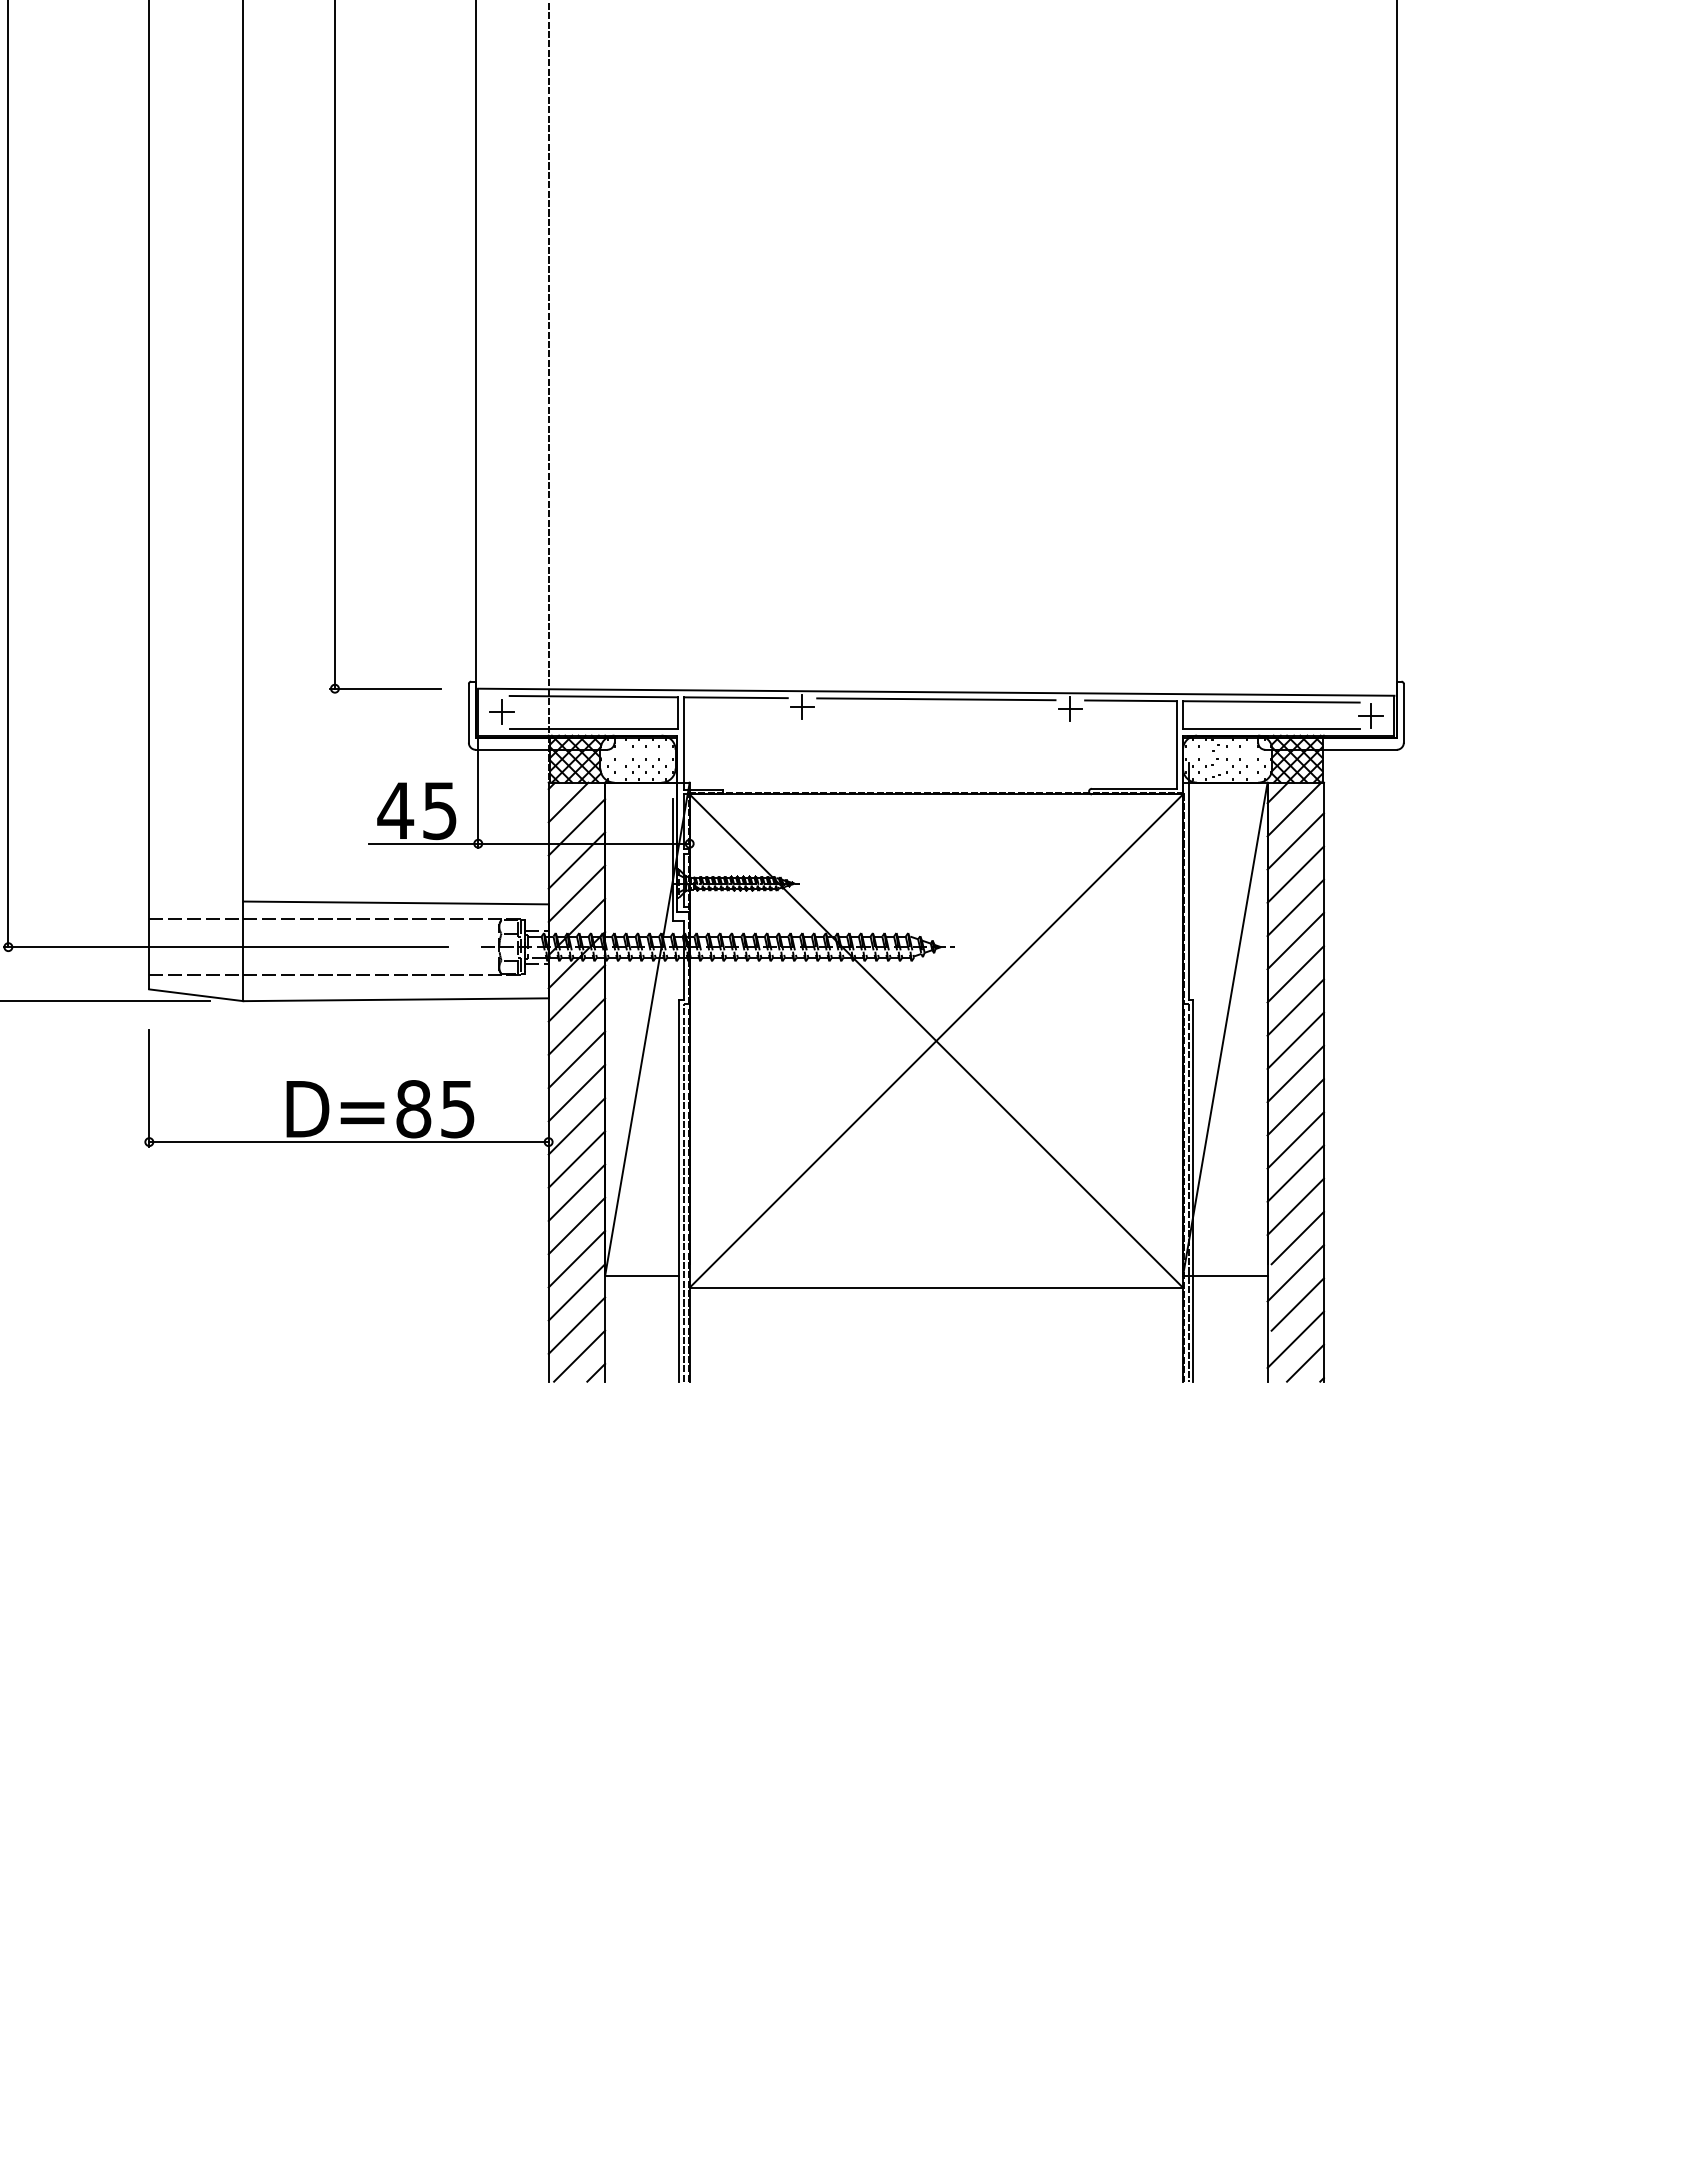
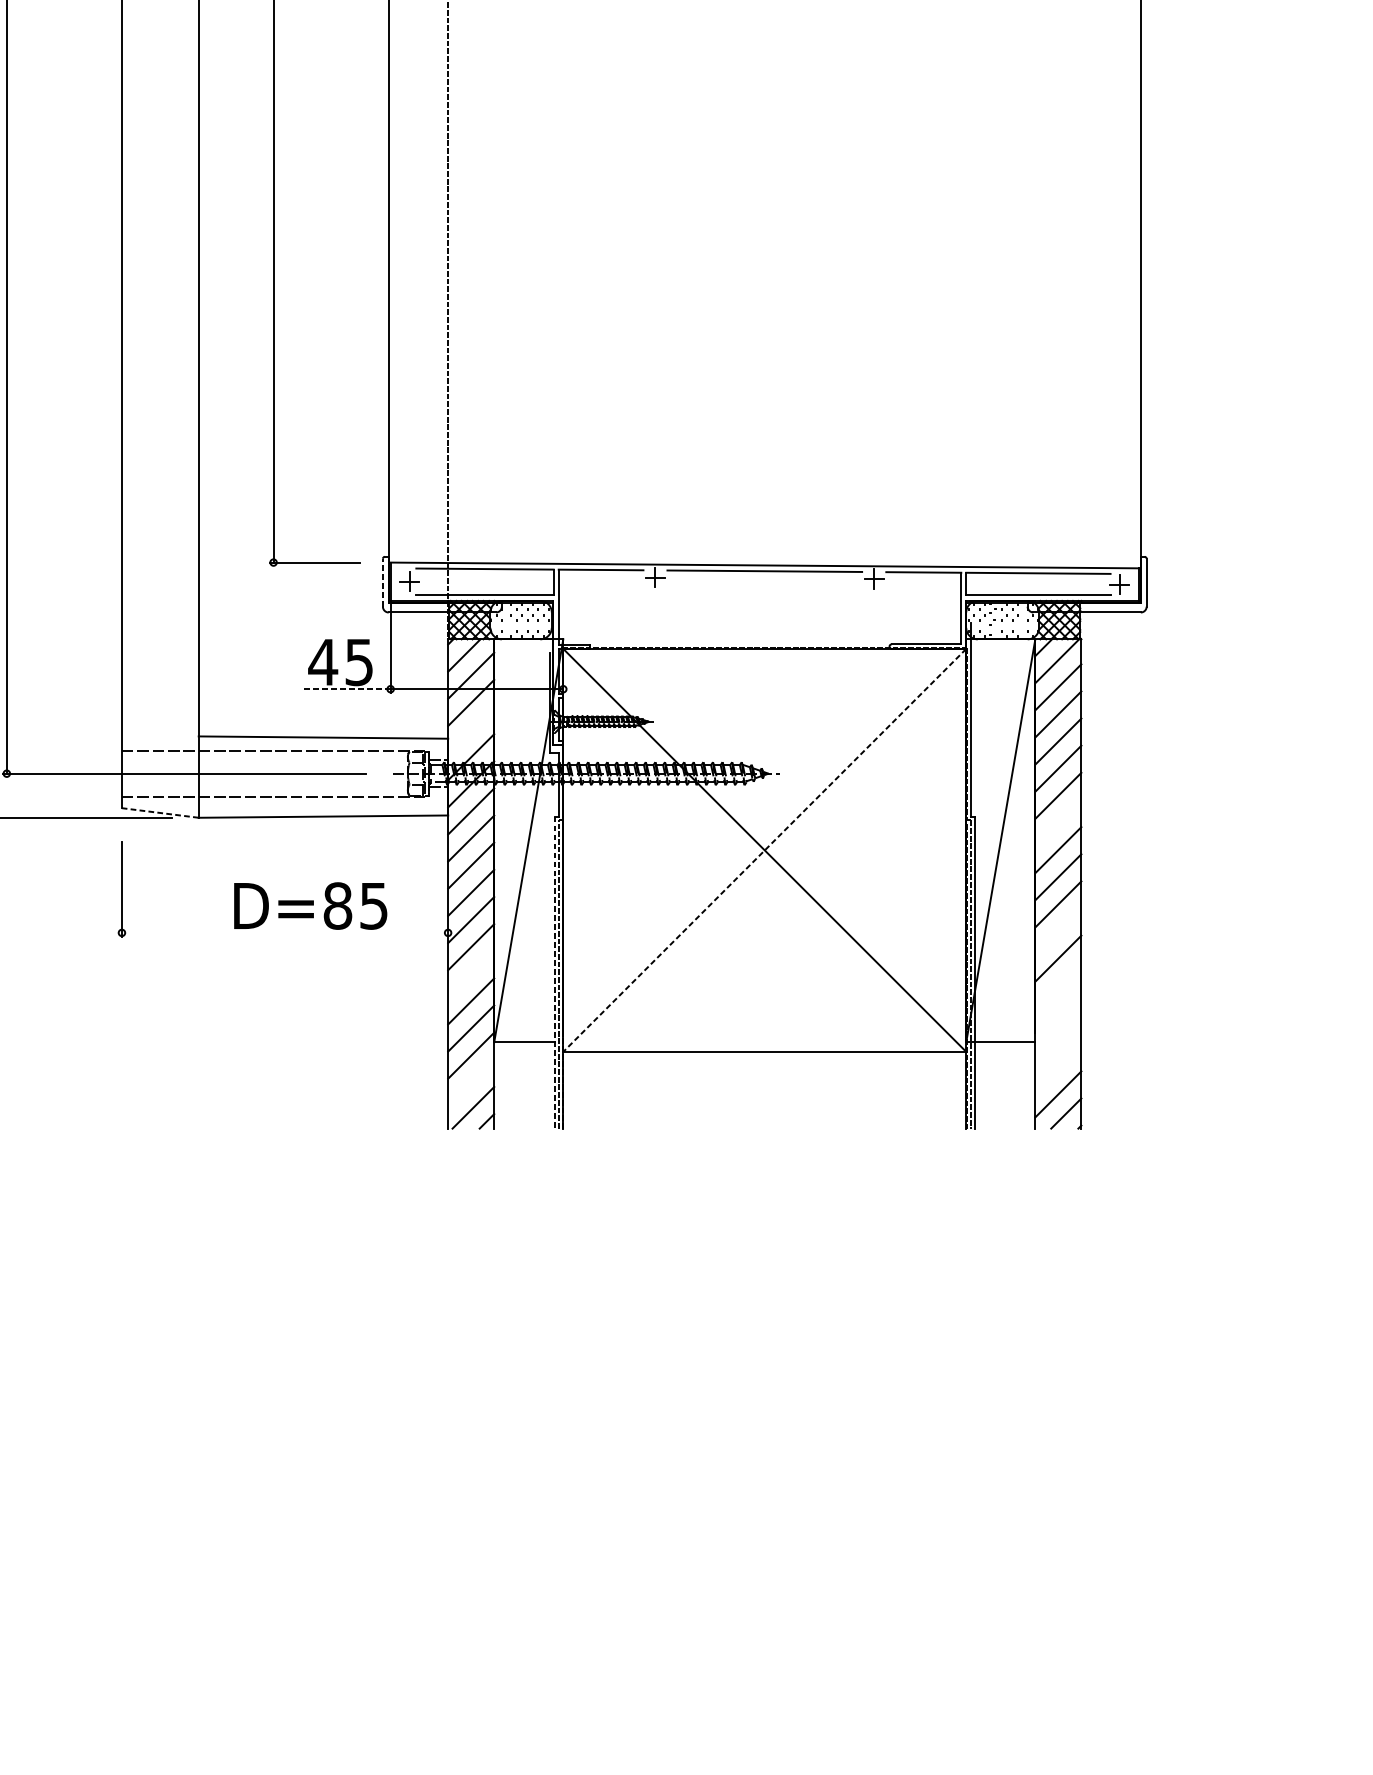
line: (468, 712) -> (382, 582), solid -> dashed
line: (423, 843) -> (345, 689), solid -> dashed
line: (576, 893) -> (470, 729), removed
line: (195, 995) -> (159, 813), solid -> dashed
line: (1295, 1007) -> (1058, 822), removed
line: (936, 1041) -> (764, 850), solid -> dashed
line: (1295, 1140) -> (1058, 931), removed
line: (348, 1142) -> (284, 933), removed
line: (679, 1191) -> (554, 973), solid -> dashed
line: (576, 1192) -> (470, 974), removed
line: (1295, 1206) -> (1058, 985), removed
line: (1297, 1237) -> (1059, 1010), removed
line: (1295, 1273) -> (1058, 1040), removed
line: (1297, 1304) -> (1059, 1065), removed
line: (576, 1325) -> (470, 1082), removed

